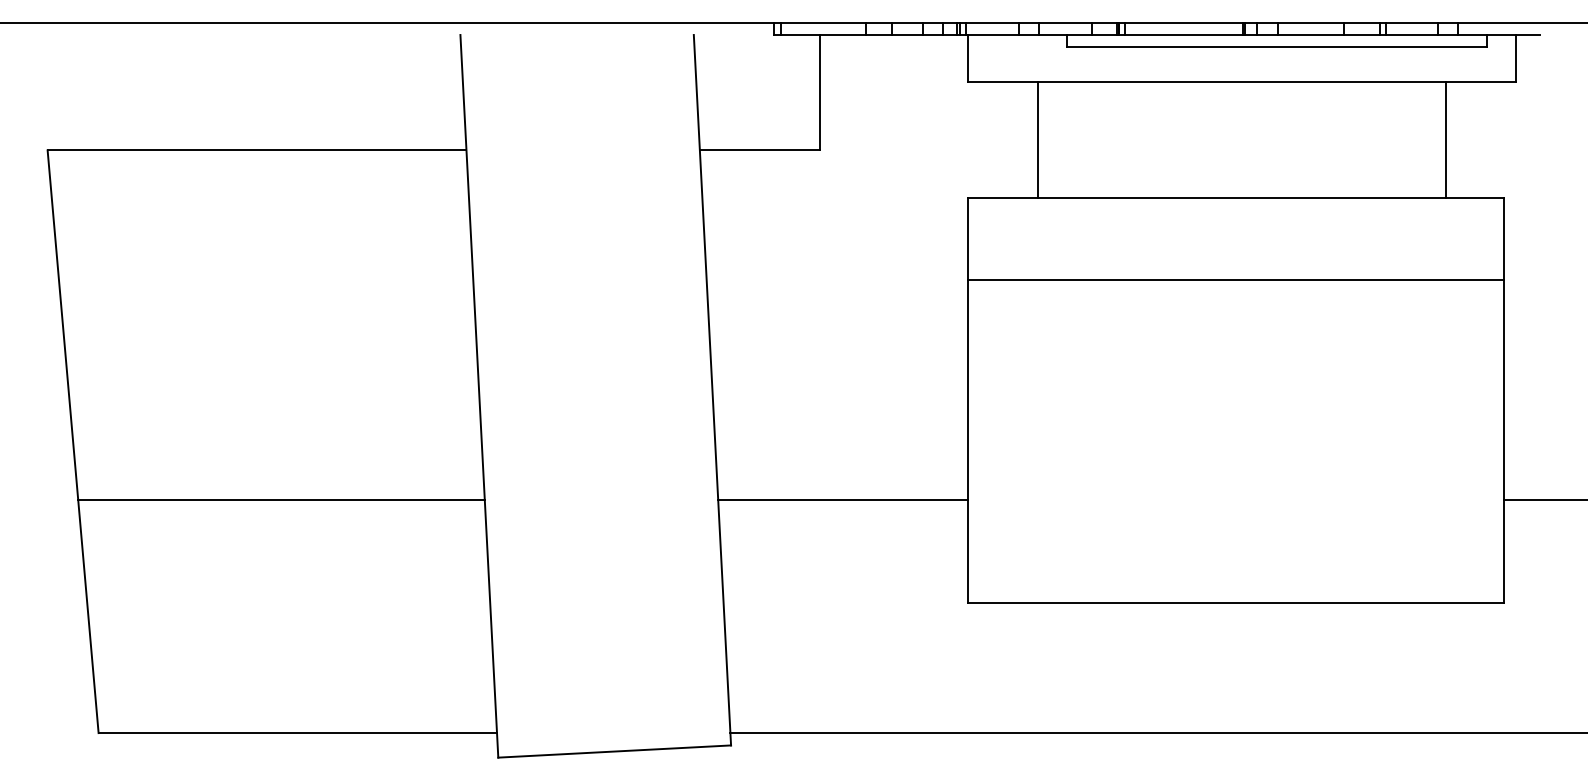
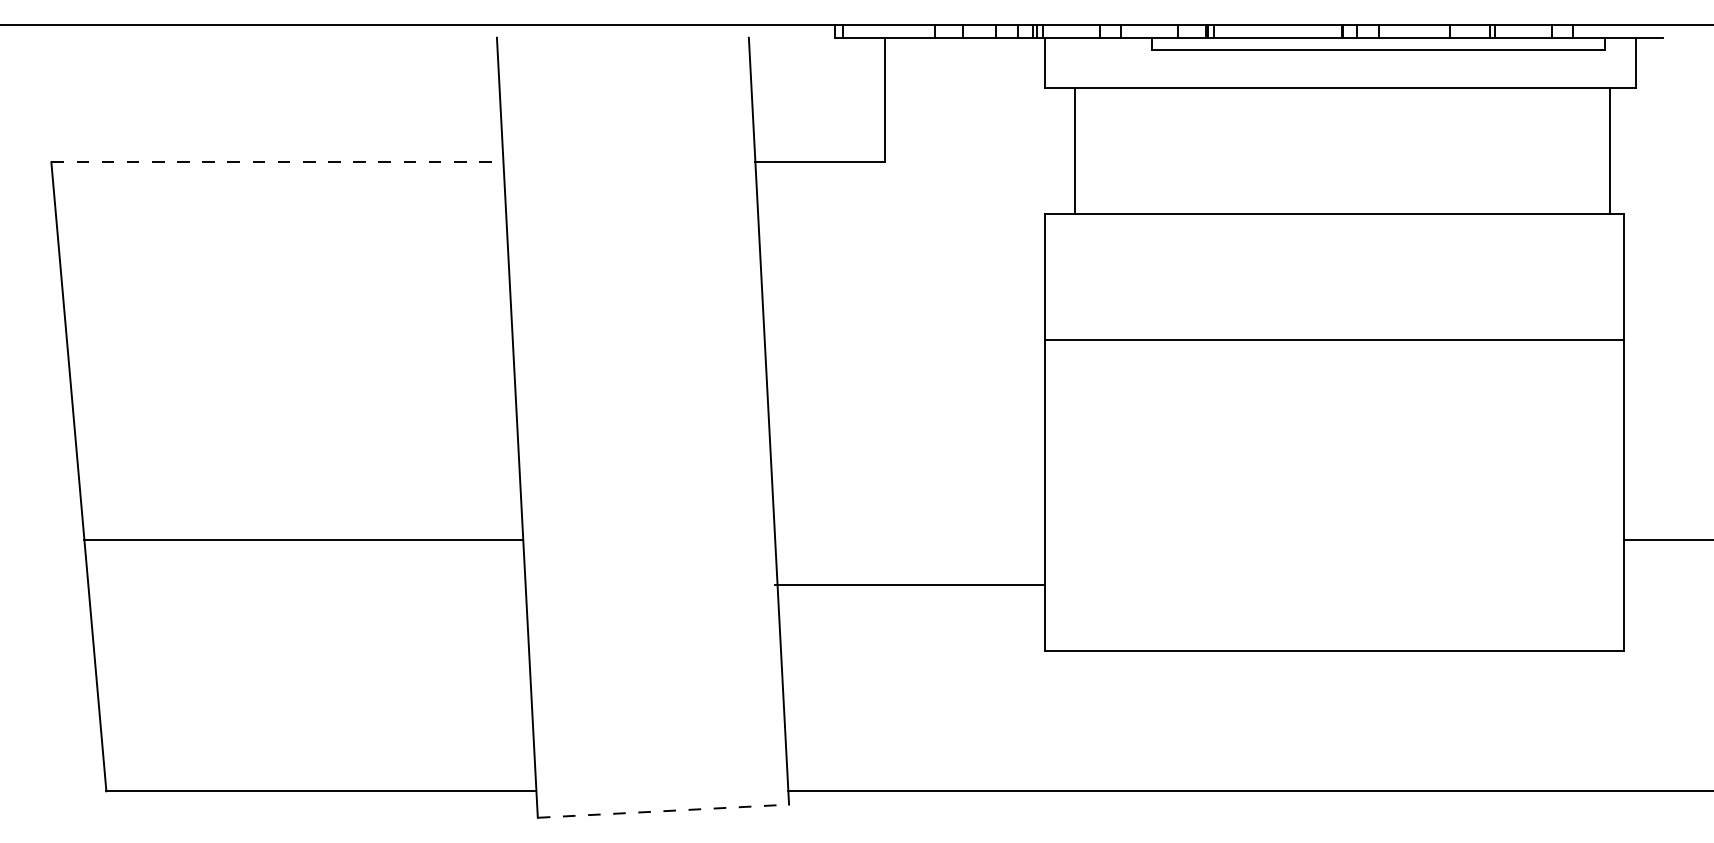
line: (1037, 139) -> (1074, 150), moved
line: (1446, 139) -> (1609, 150), moved
line: (257, 150) -> (277, 162), solid -> dashed
line: (1236, 280) -> (1334, 340), moved
line: (843, 500) -> (910, 585), moved
line: (614, 751) -> (663, 811), solid -> dashed

